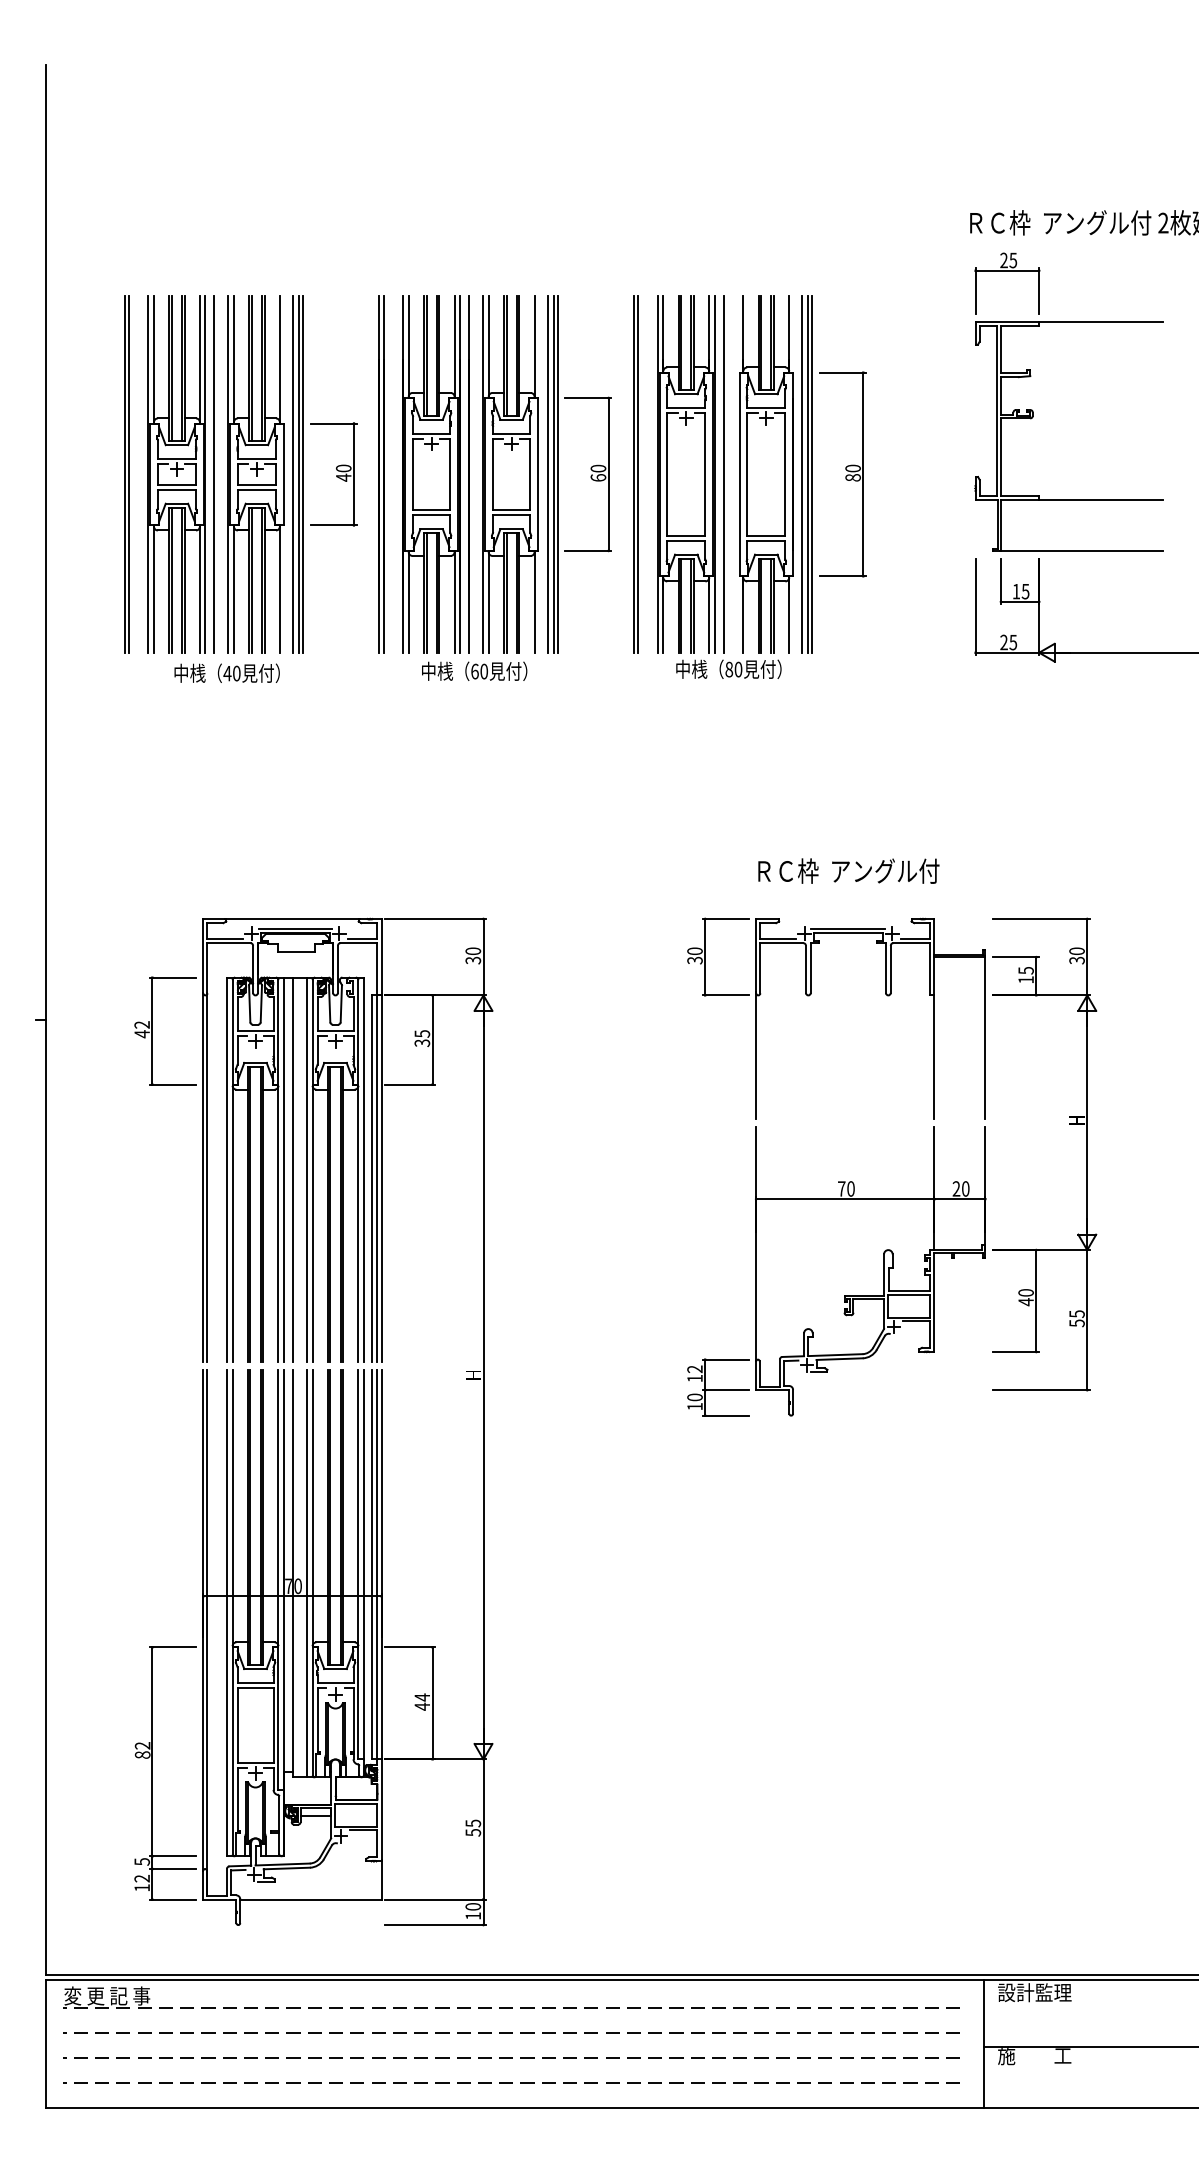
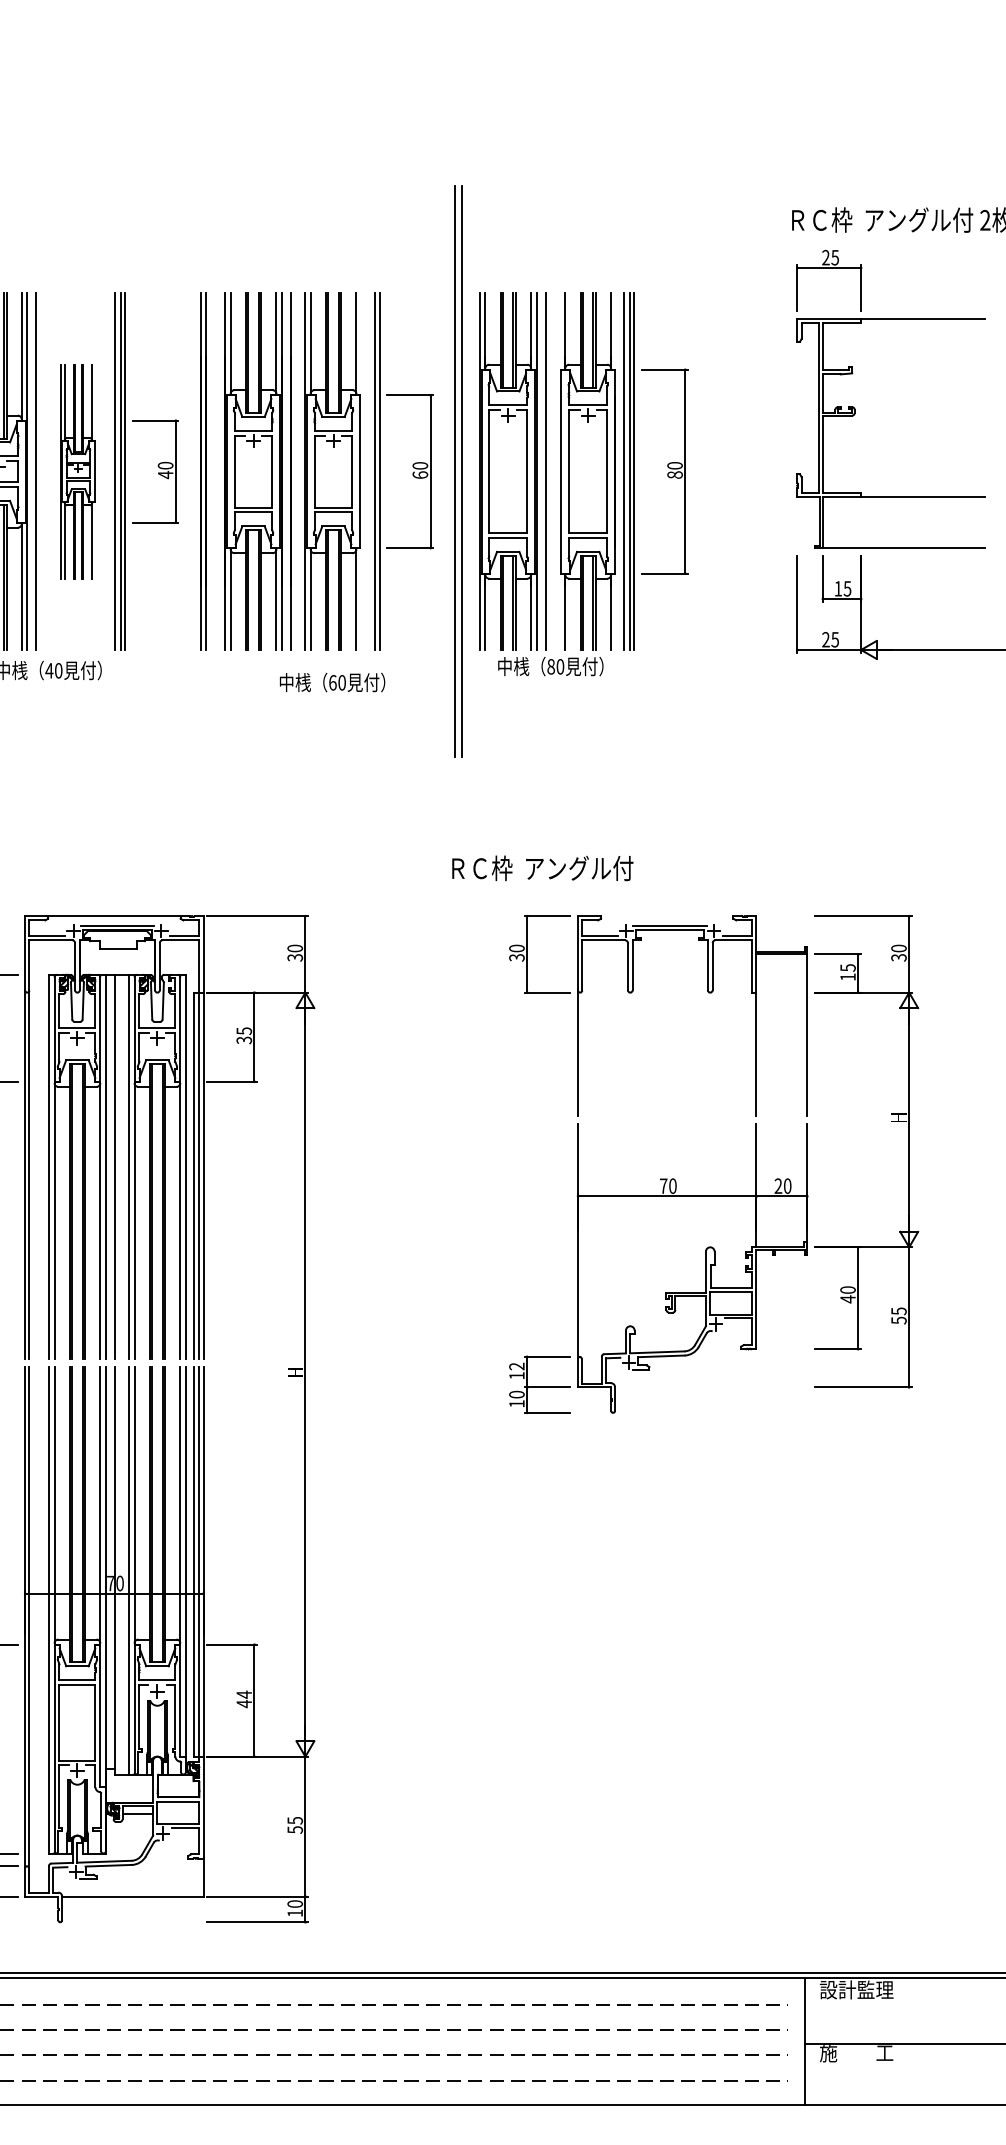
part: (255, 474) -> (77, 471), size x0.6
line: (547, 474) -> (369, 471), removed
part: (635, 474) -> (457, 471), size x1.6
text: (474, 670) -> (332, 681), moved
text: (848, 870) -> (542, 867), moved

